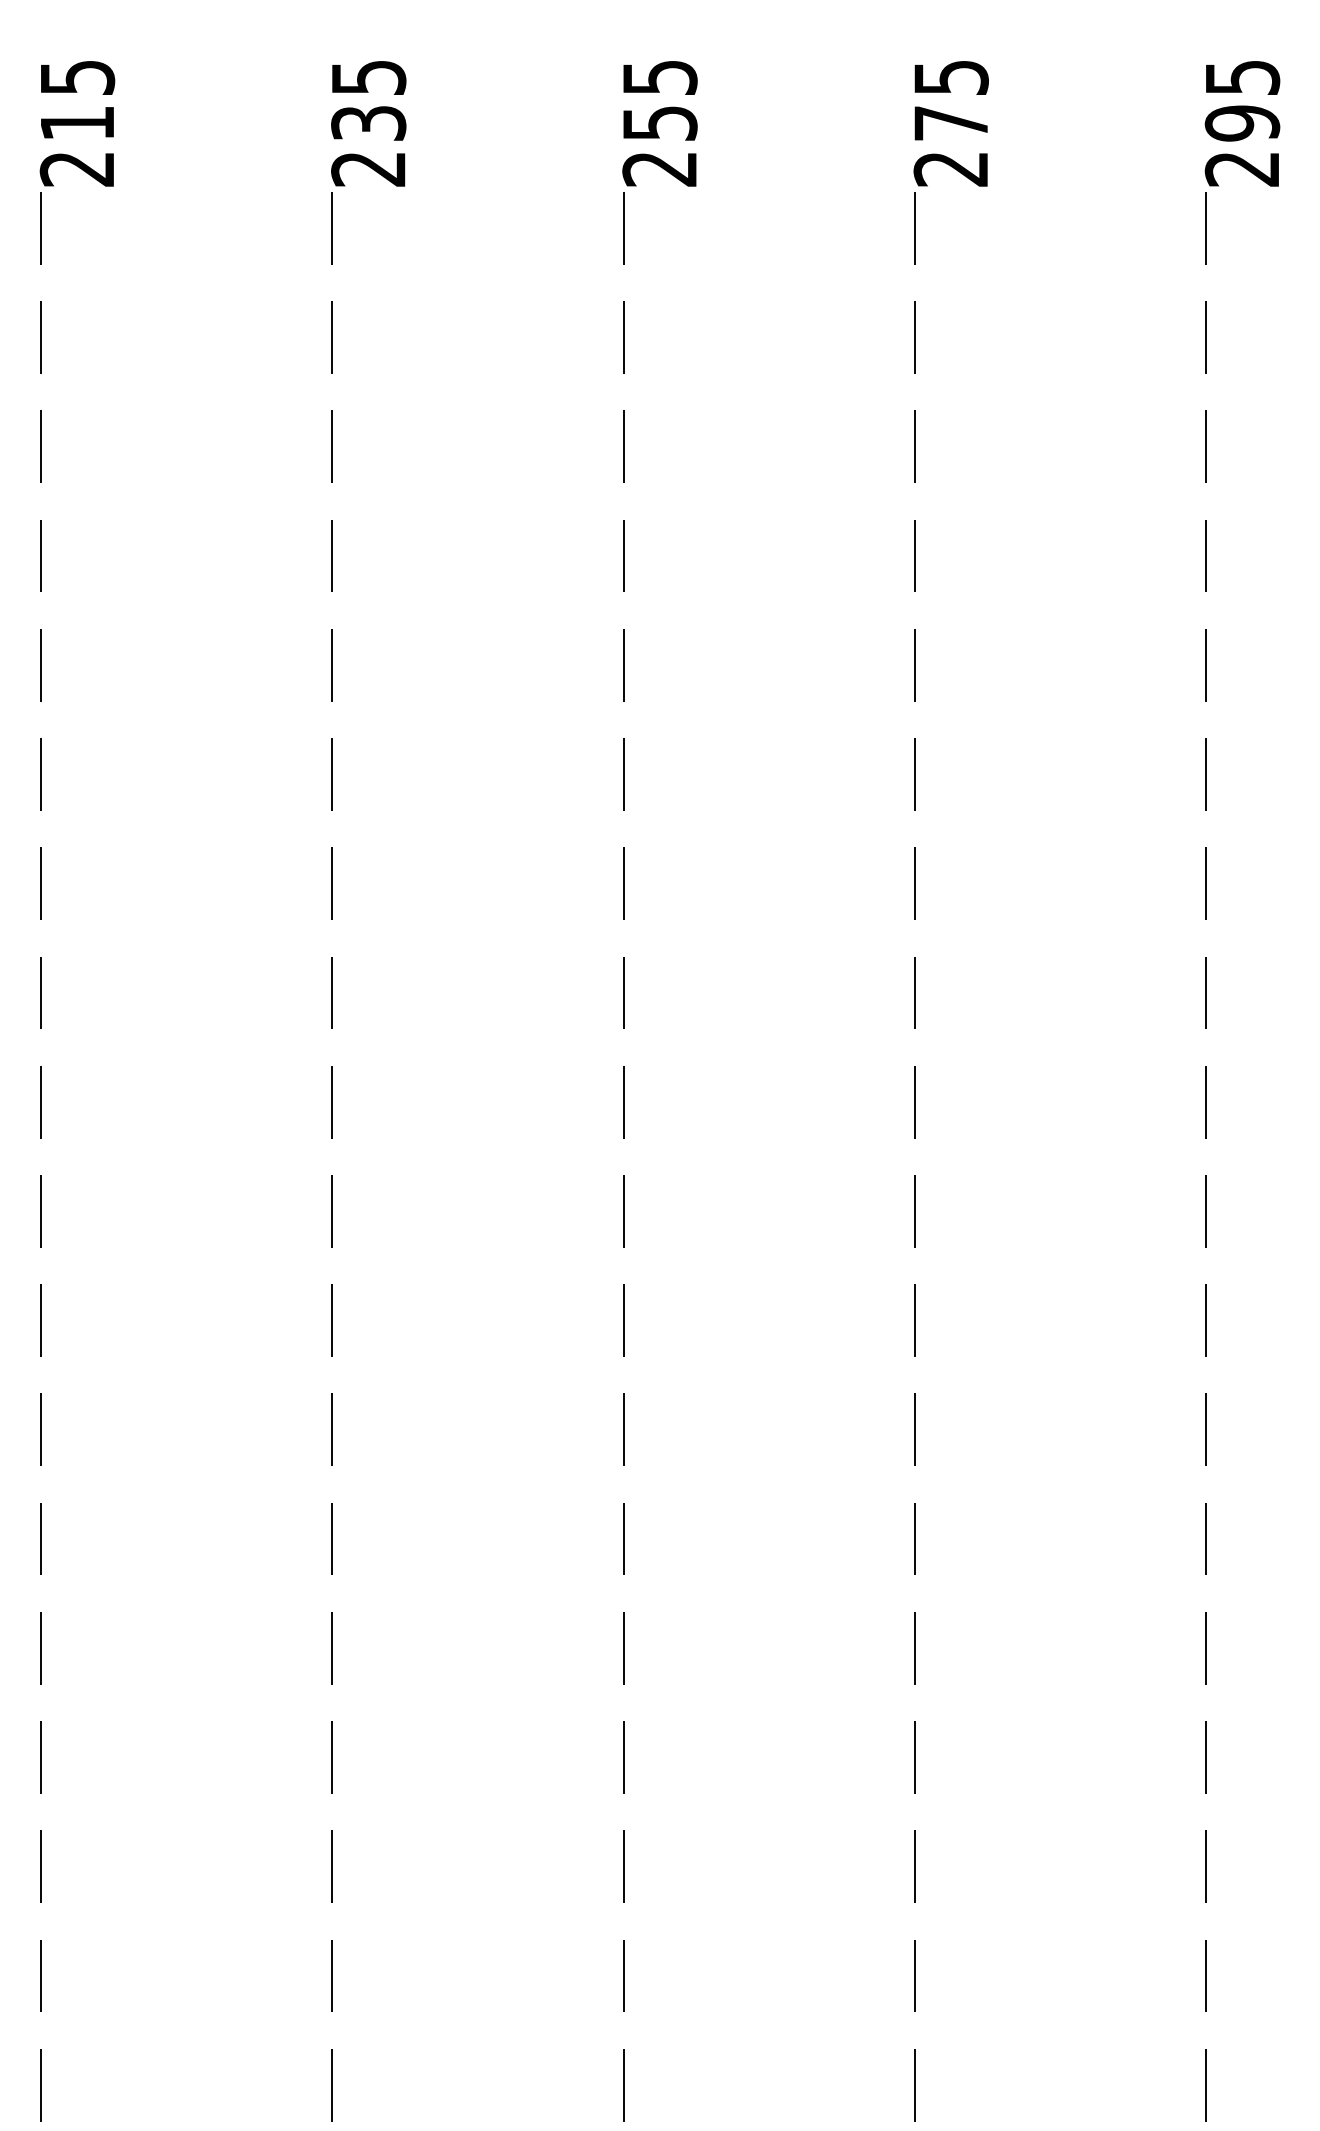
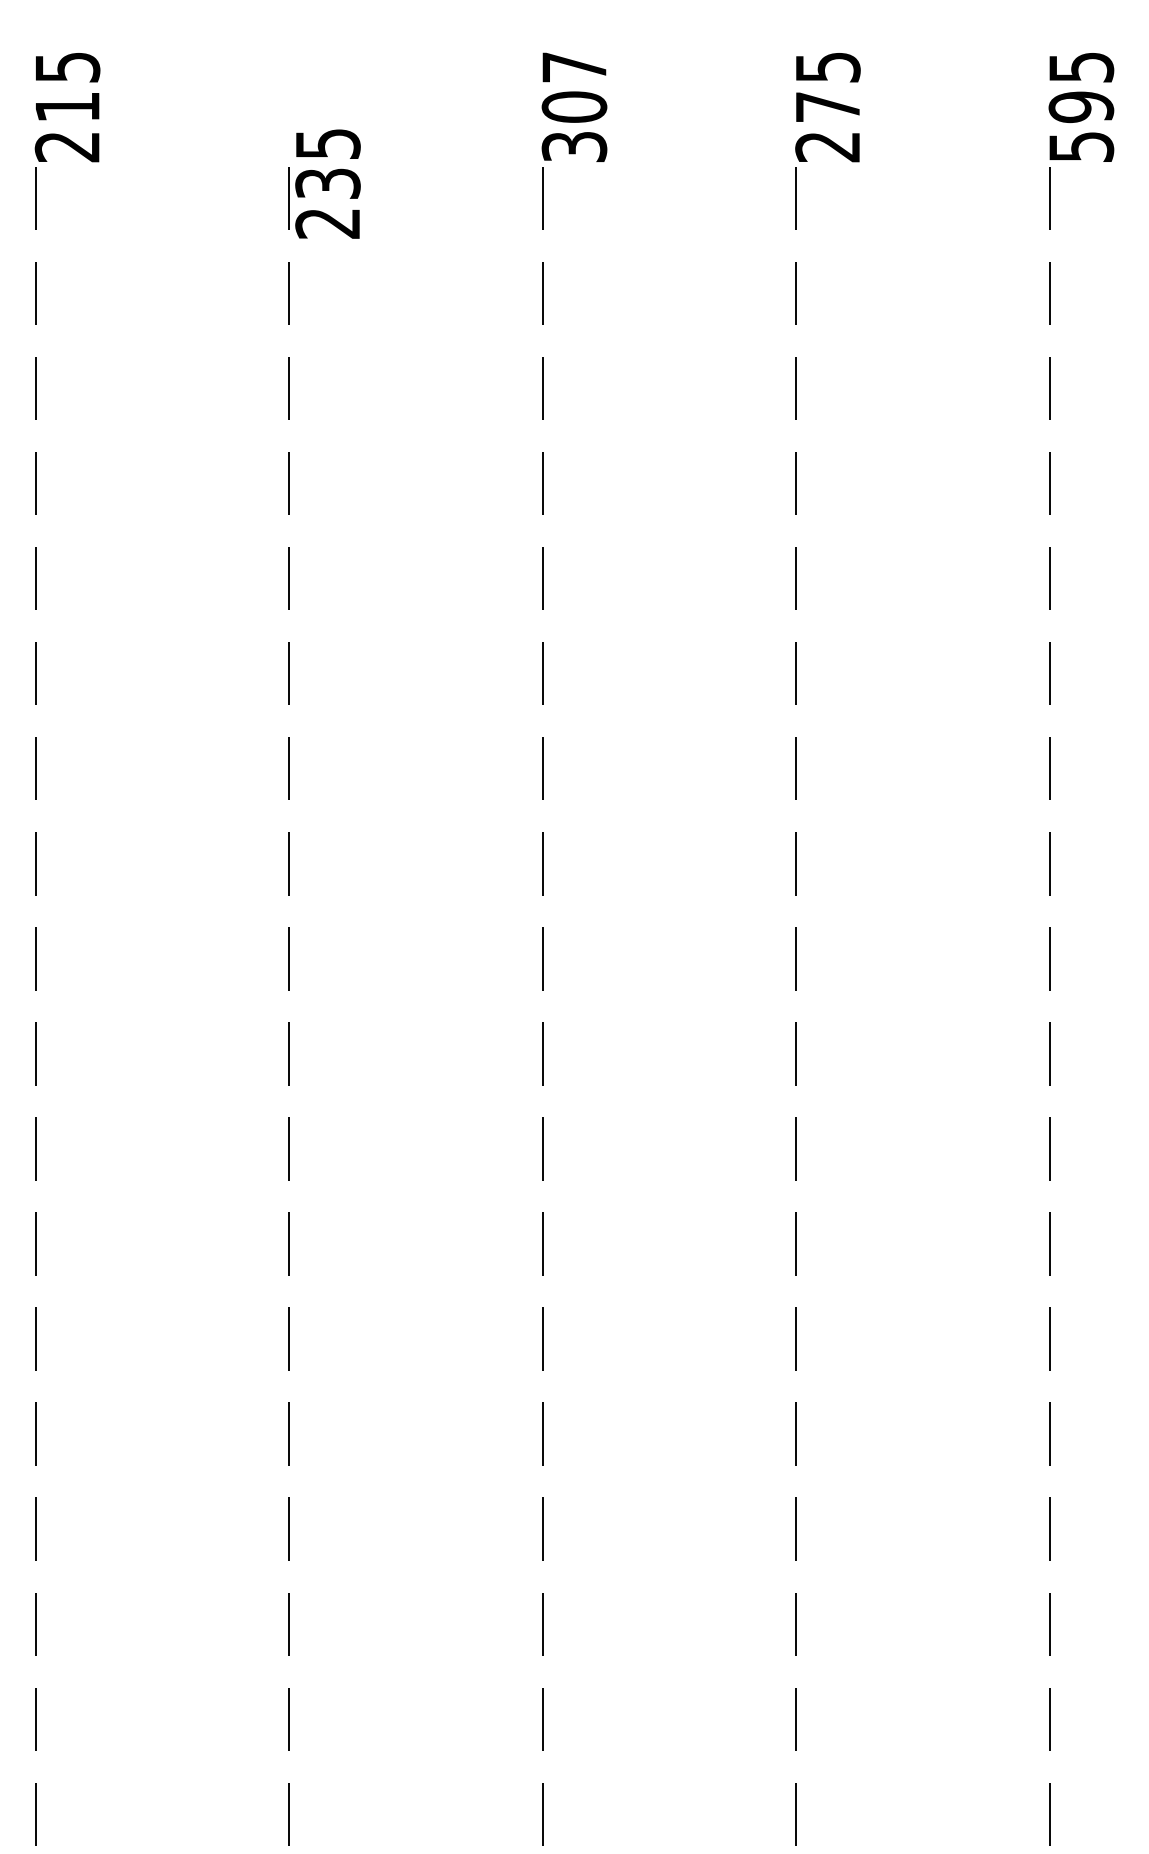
text: (368, 123) -> (327, 183), moved
text: (659, 123) -> (574, 107), 255 -> 307
text: (1242, 169) -> (1081, 147), 295 -> 595

